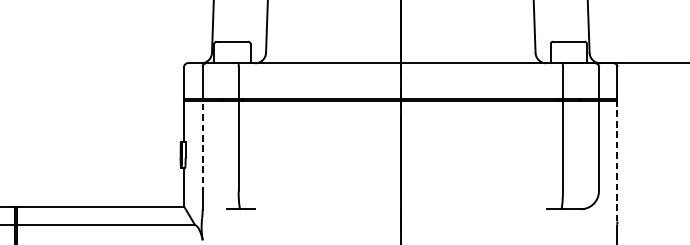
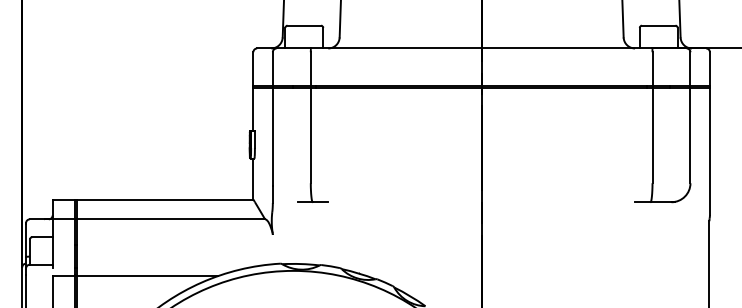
line: (202, 147) -> (272, 137), dashed -> solid
line: (617, 161) -> (709, 151), dashed -> solid

